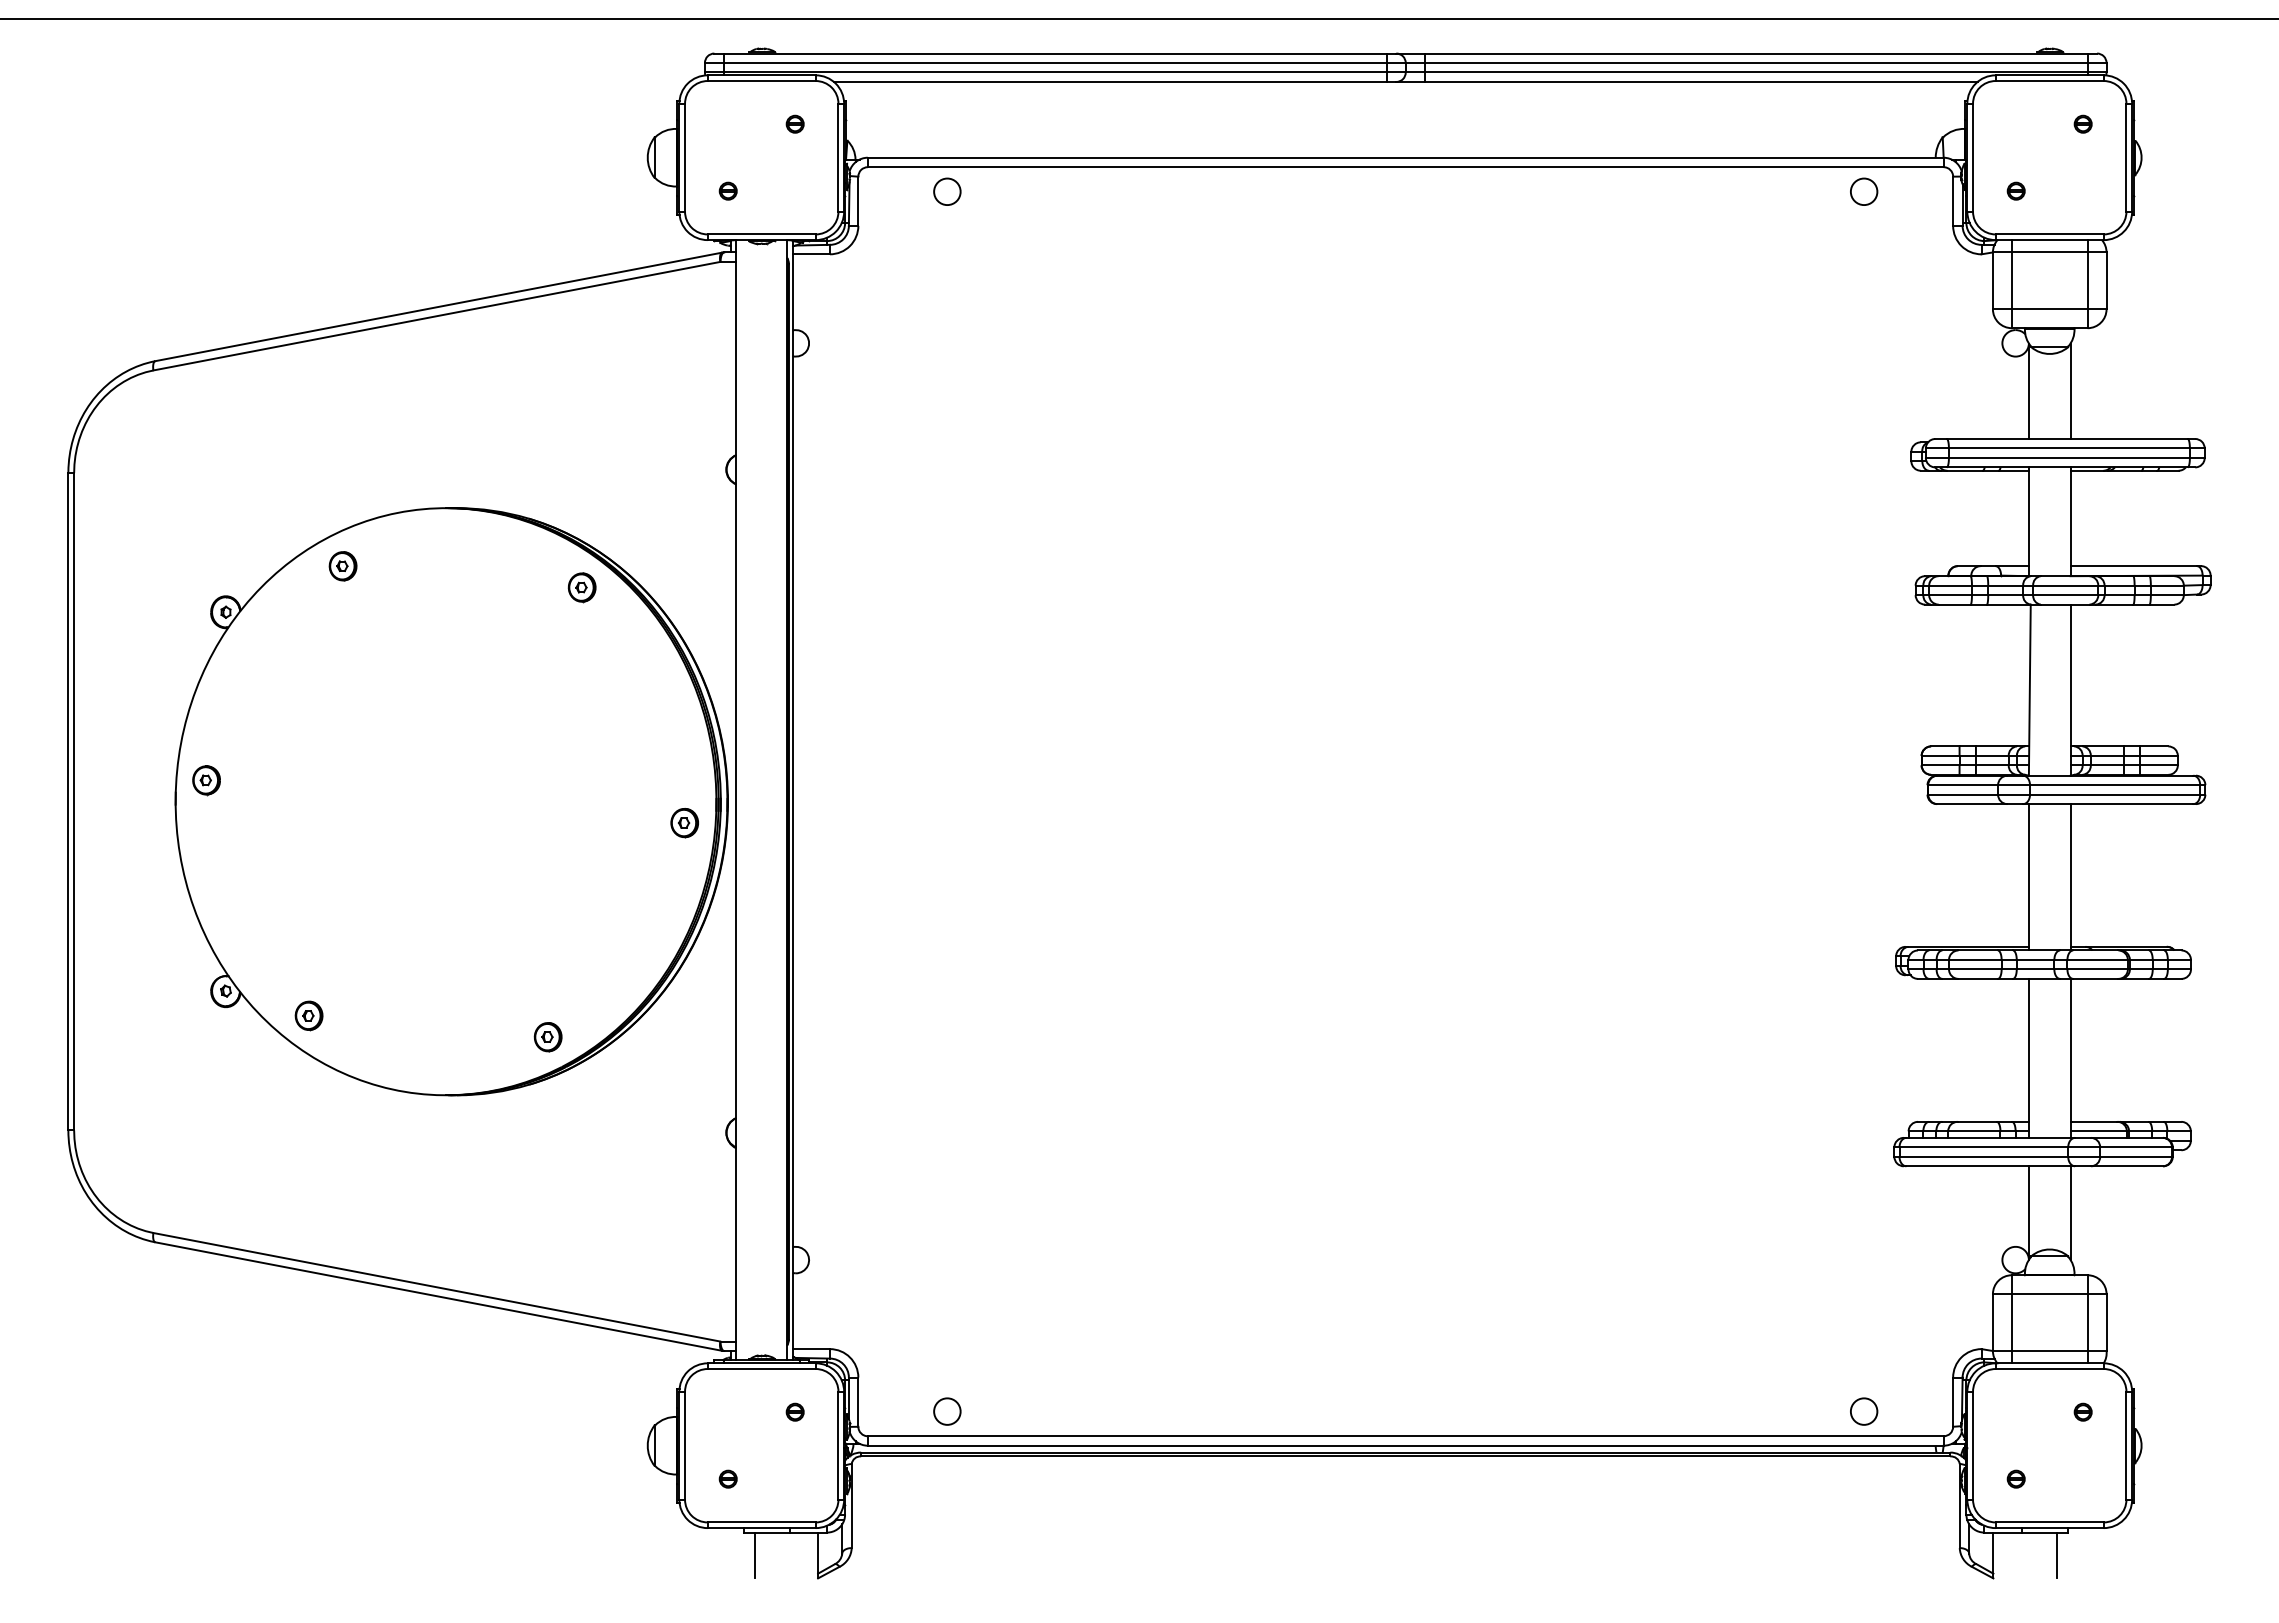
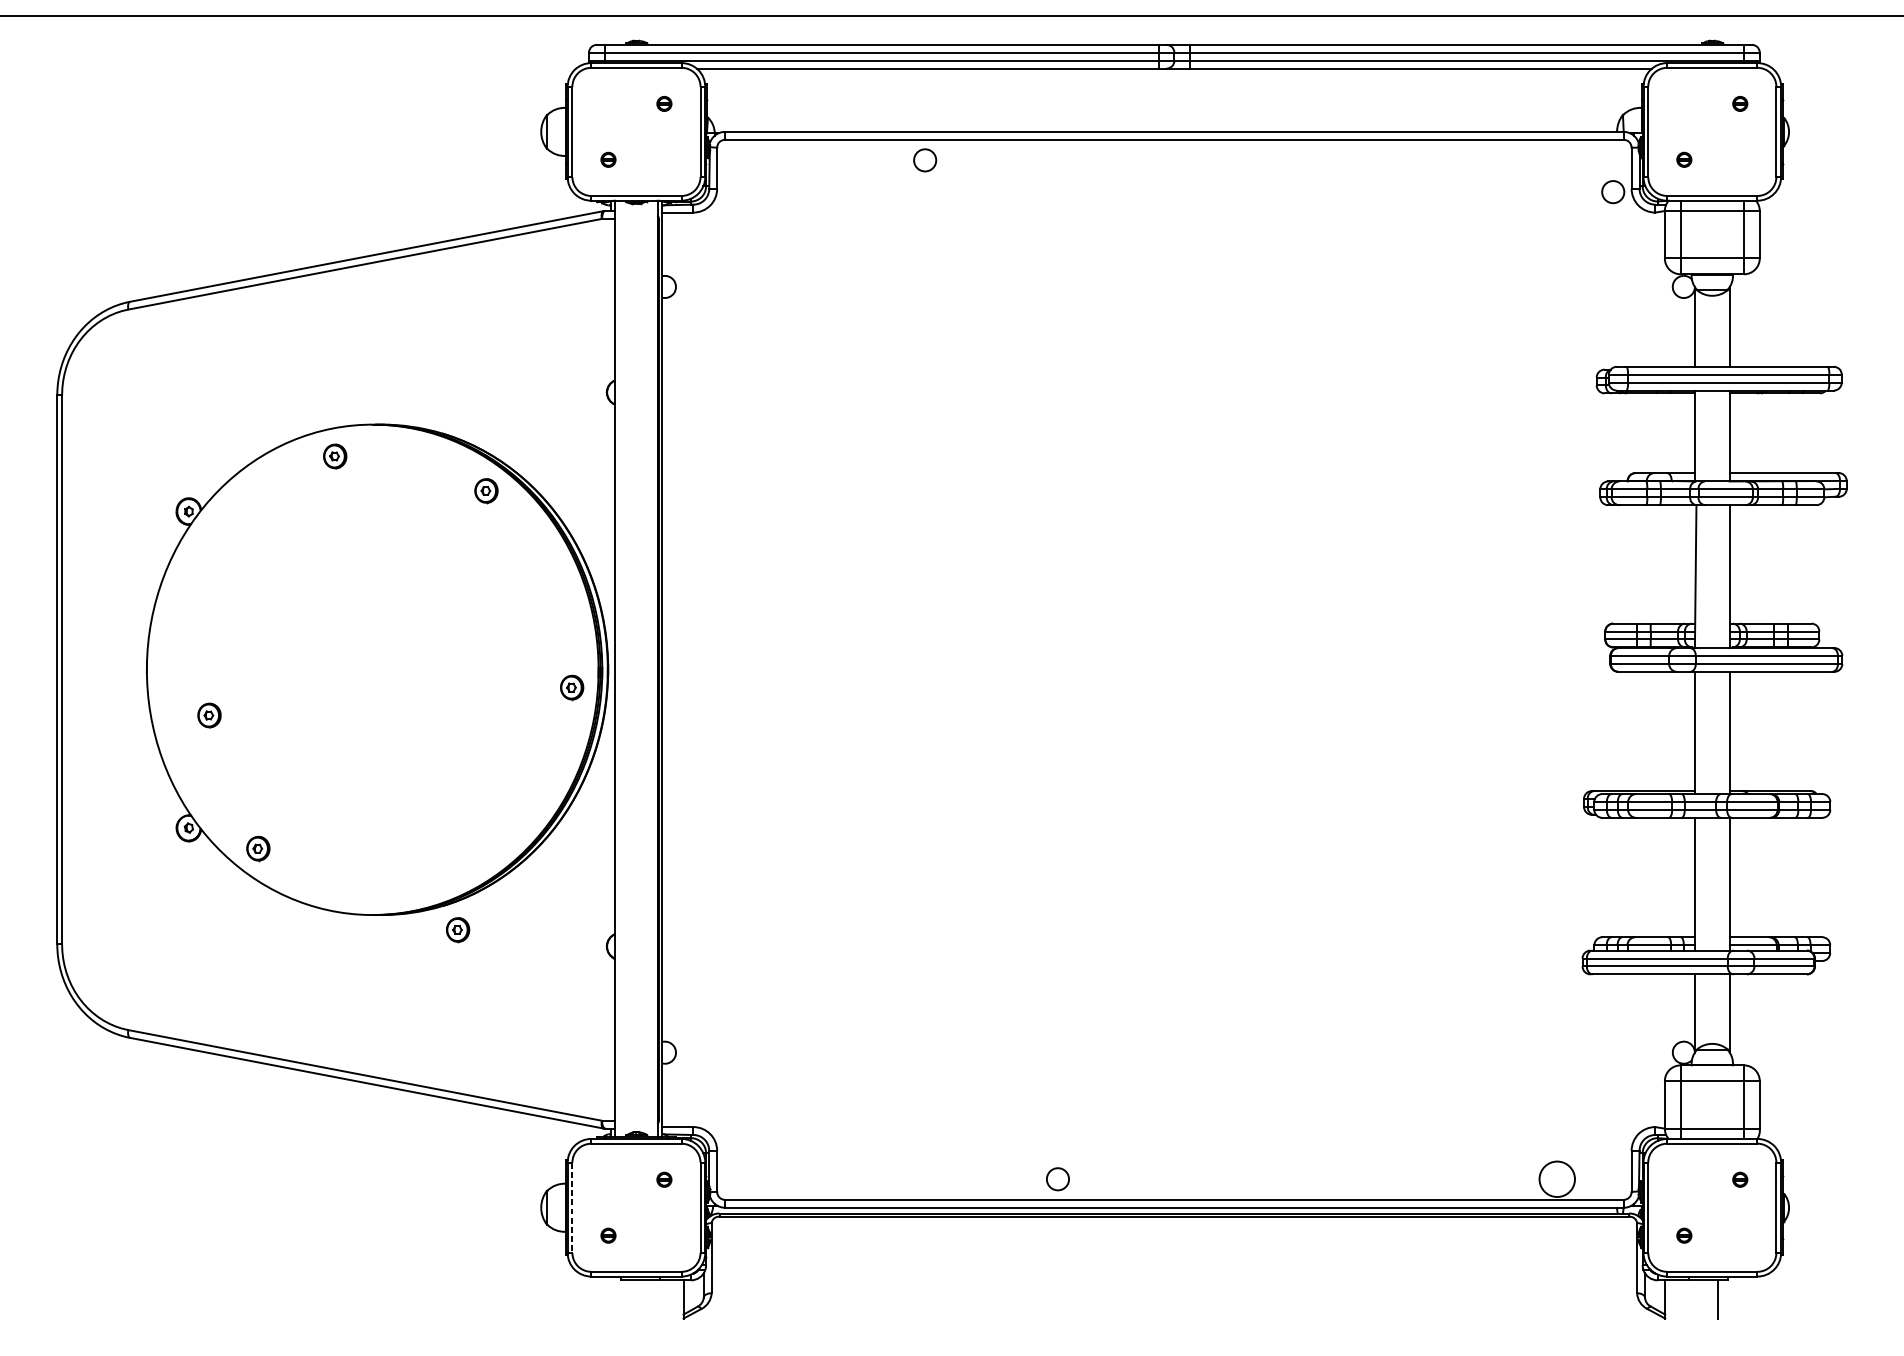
circle: (947, 191) -> (925, 160), moved
circle: (1864, 191) -> (1613, 191), moved
part: (342, 566) -> (334, 456), moved
part: (206, 780) -> (209, 715), moved
part: (547, 1037) -> (457, 930), moved
circle: (947, 1411) -> (1058, 1179), moved
circle: (1863, 1411) -> (1556, 1179), size x1.6
line: (685, 1445) -> (572, 1207), solid -> dashed
line: (754, 1555) -> (630, 1299), removed

